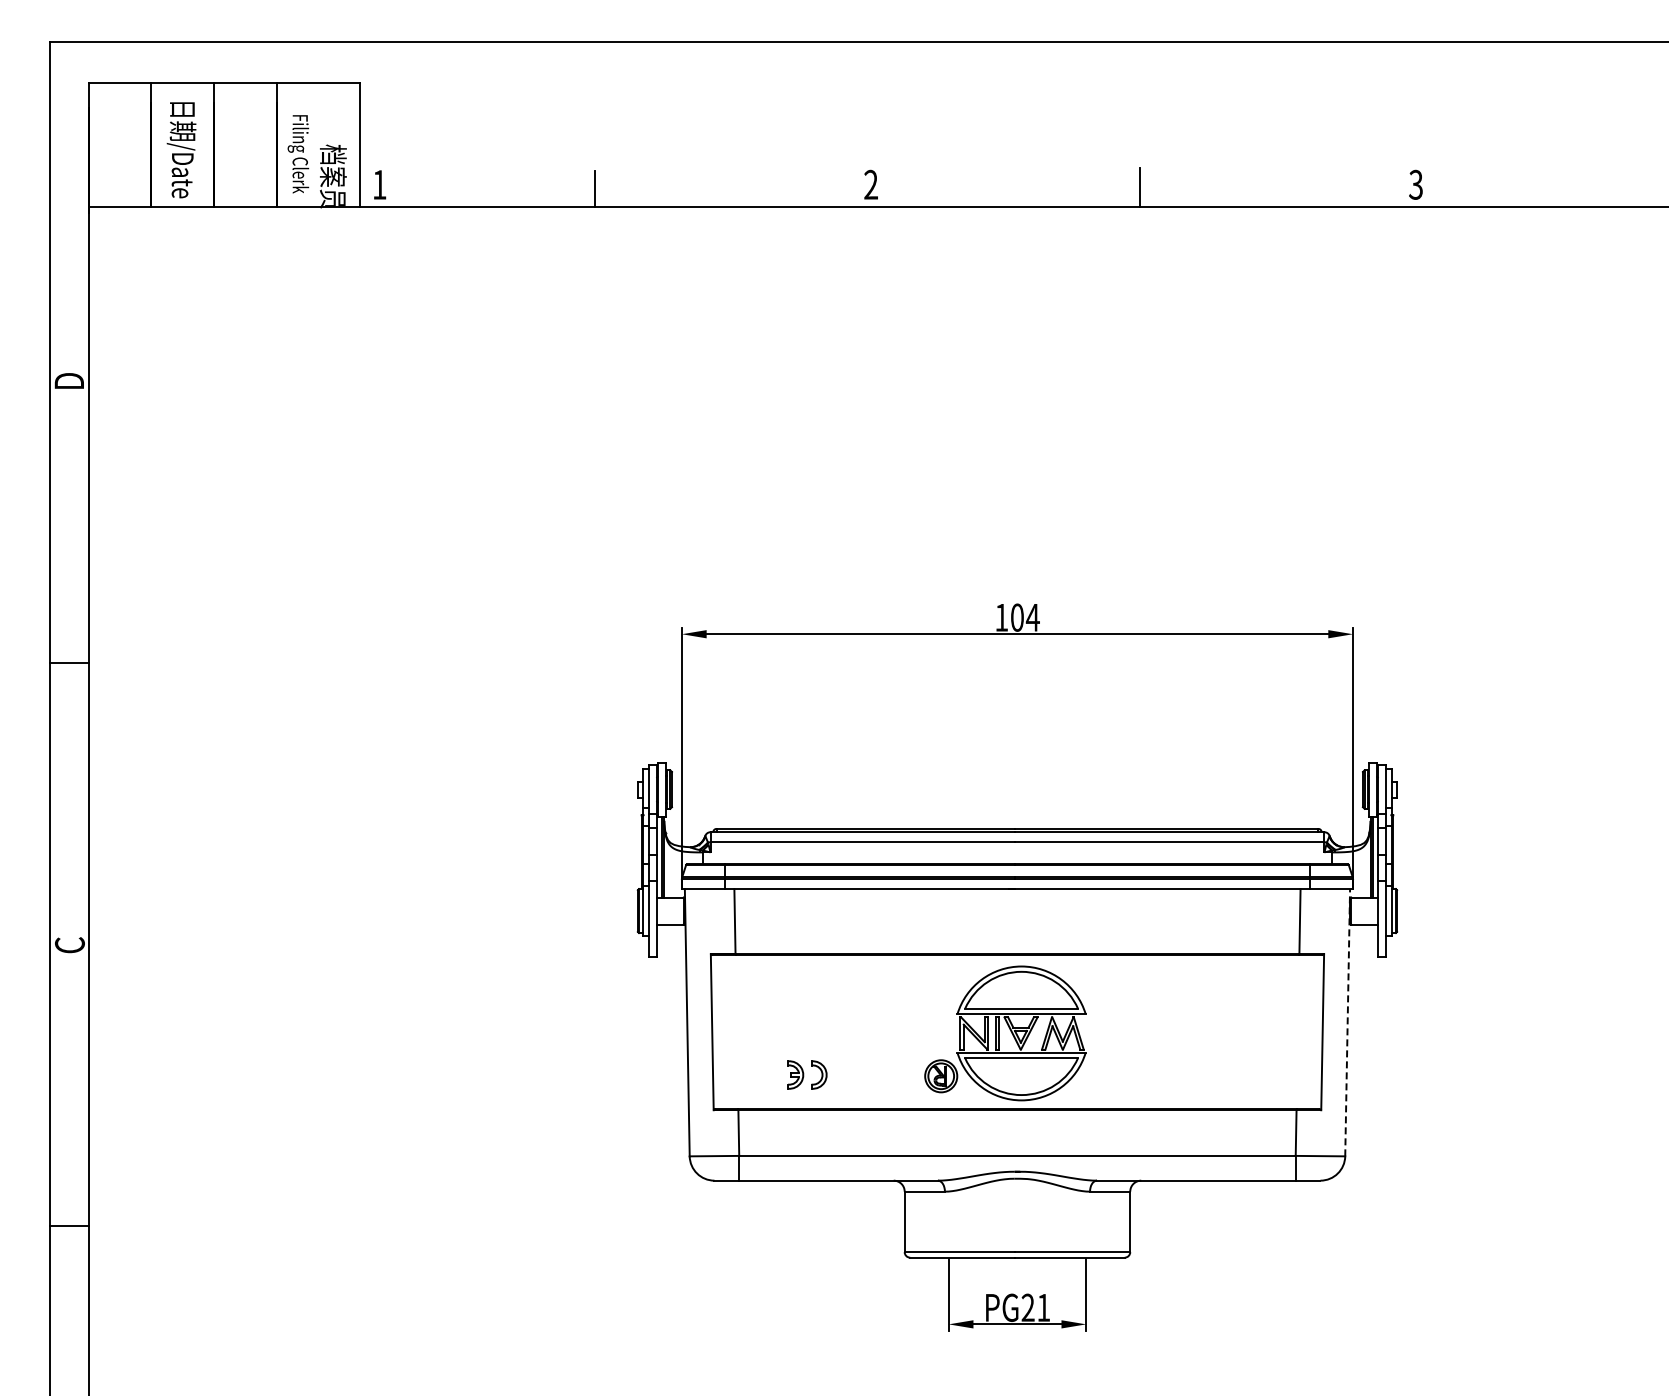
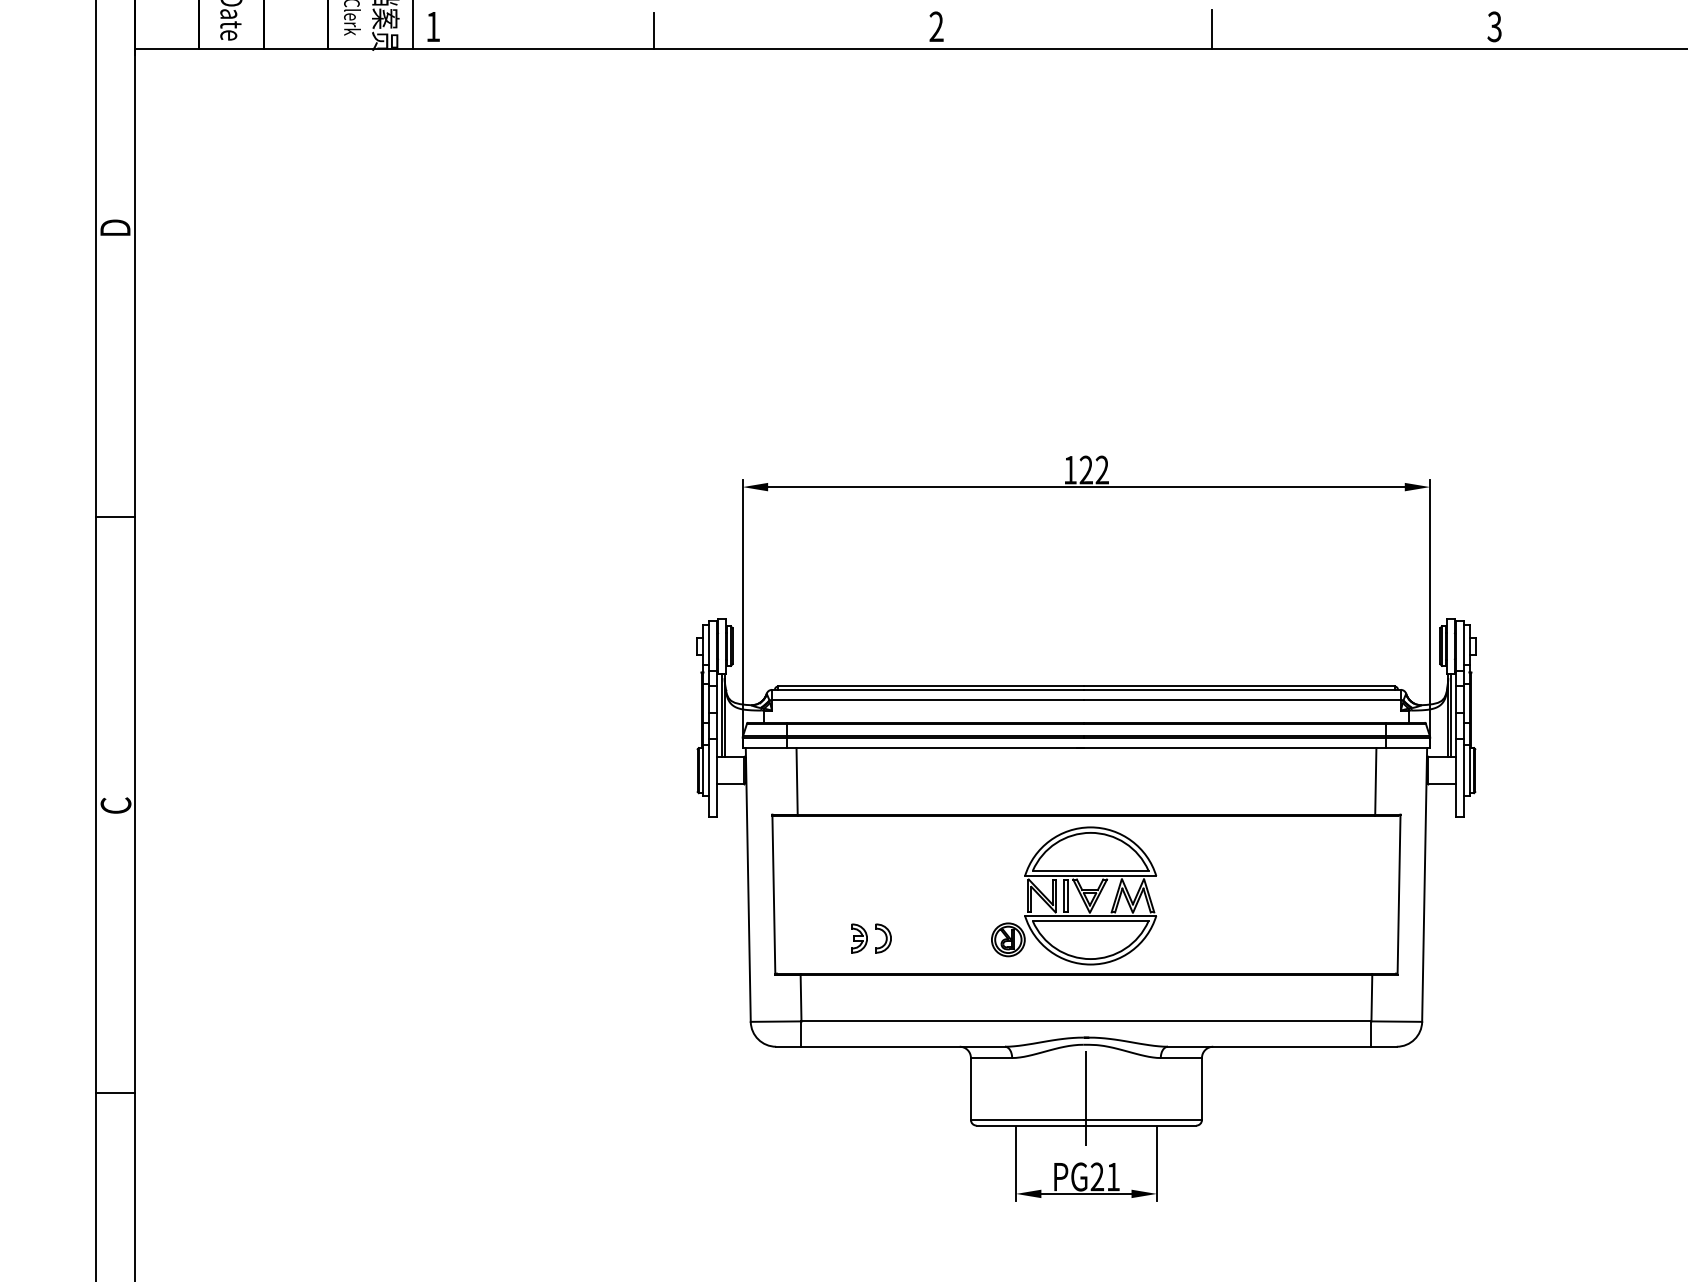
text: (1025, 617) -> (1094, 469), 104 -> 122
line: (1347, 1022) -> (1424, 884), dashed -> solid
line: (1017, 1230) -> (1086, 1097), added

